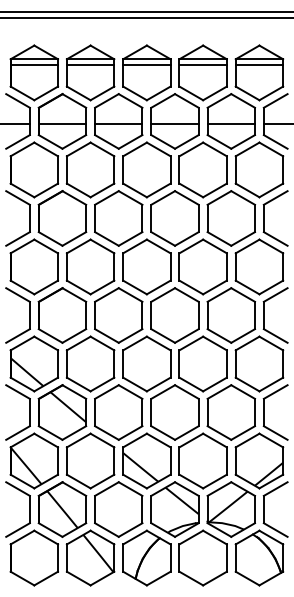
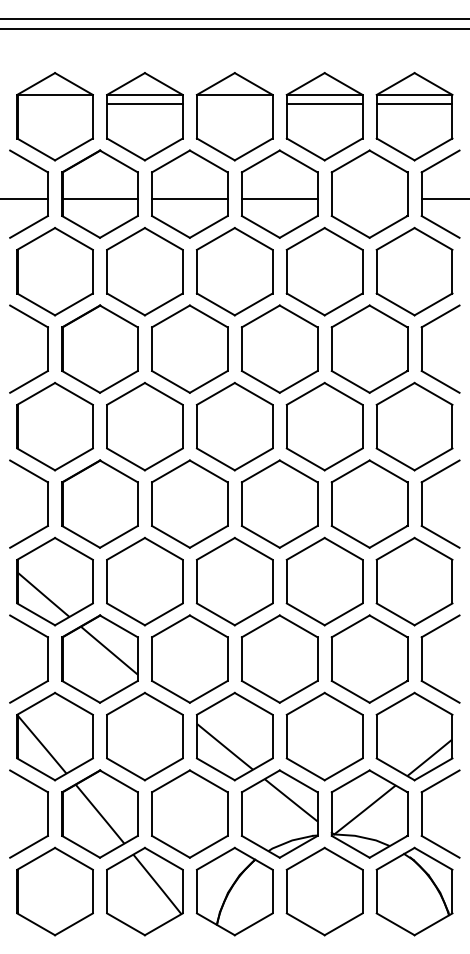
line: (34, 65) -> (55, 104), removed
line: (146, 65) -> (234, 104), removed
line: (230, 124) -> (368, 199), removed

